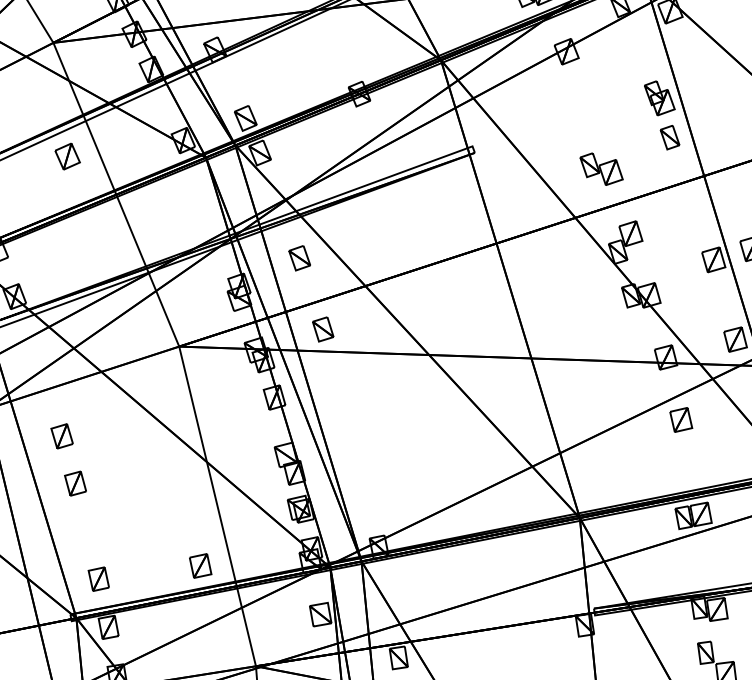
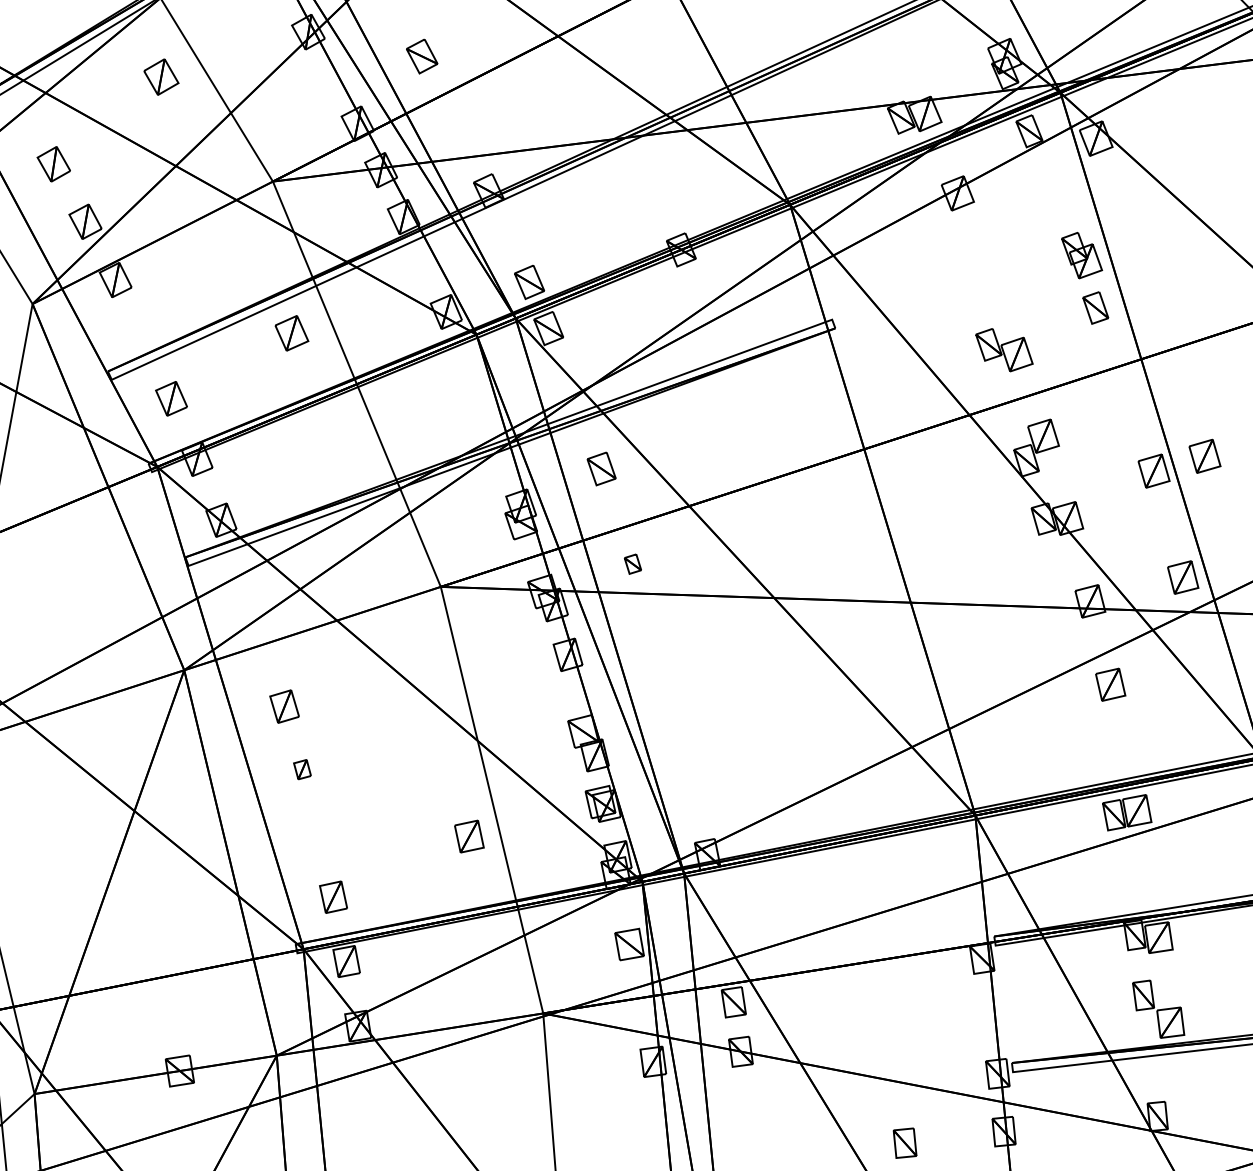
part: (322, 329) -> (632, 564), size x0.6
part: (75, 483) -> (302, 769), size x0.6
part: (200, 565) -> (469, 836), moved

